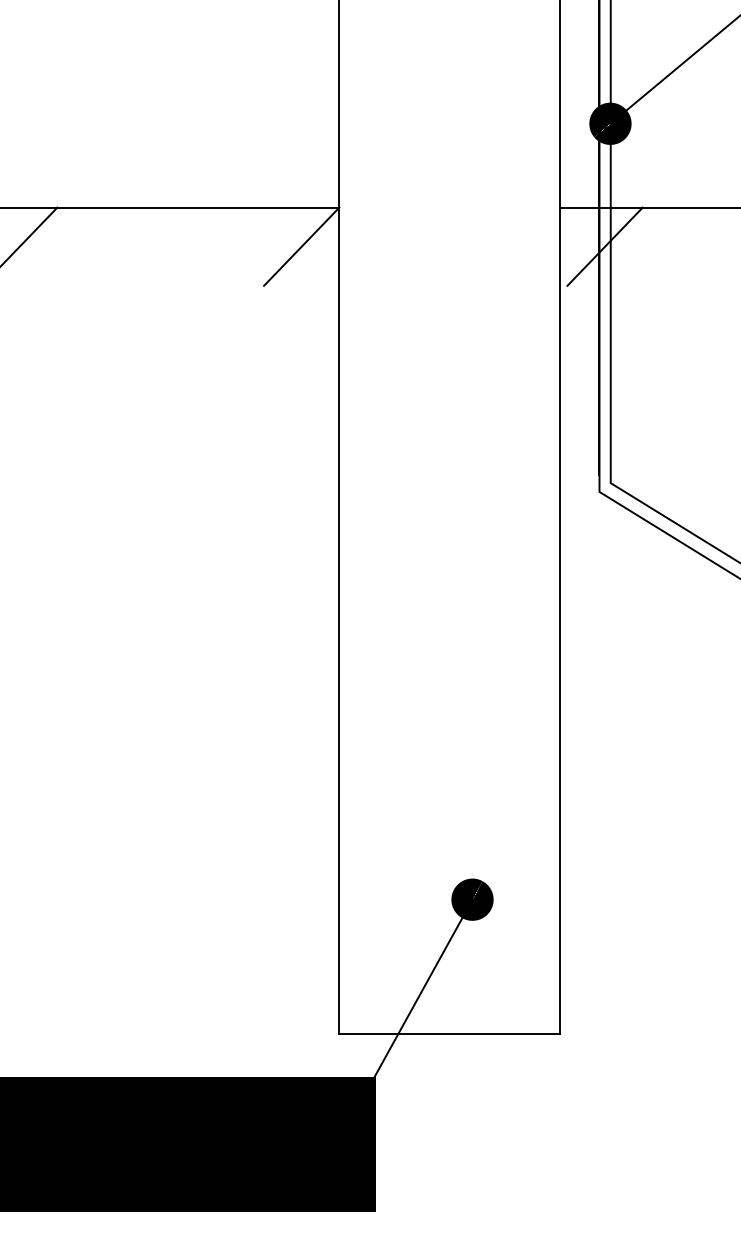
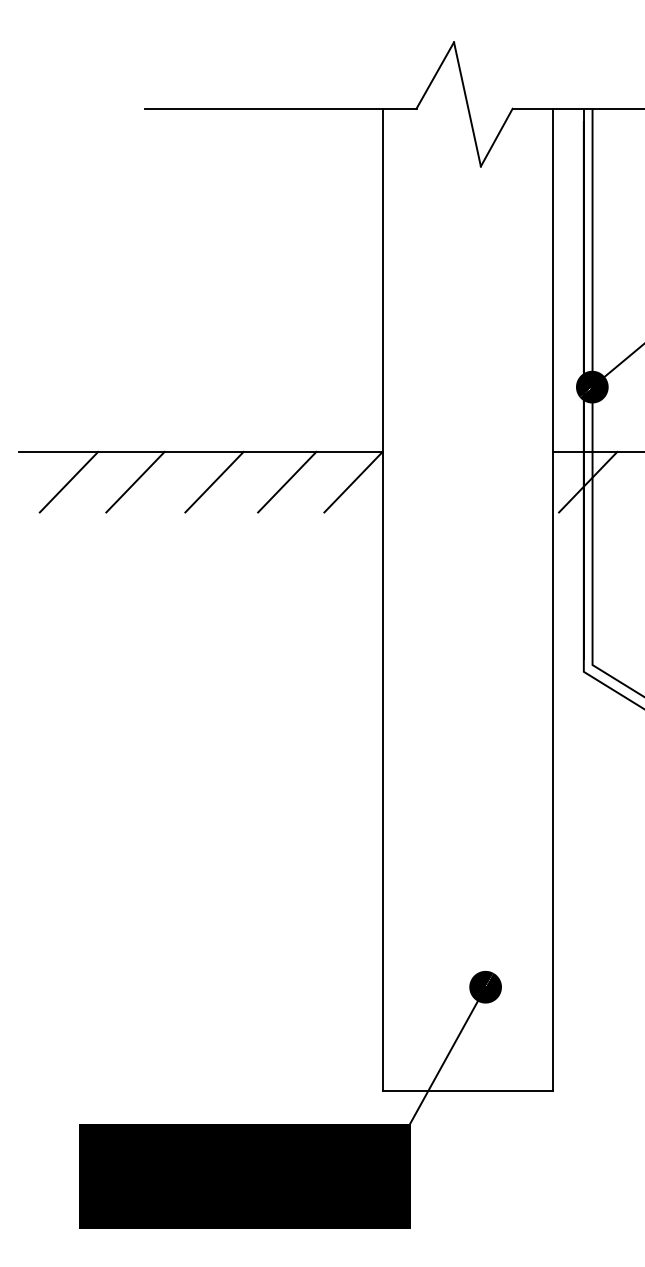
line: (121, 245) -> (214, 481), added
line: (216, 245) -> (287, 481), added

